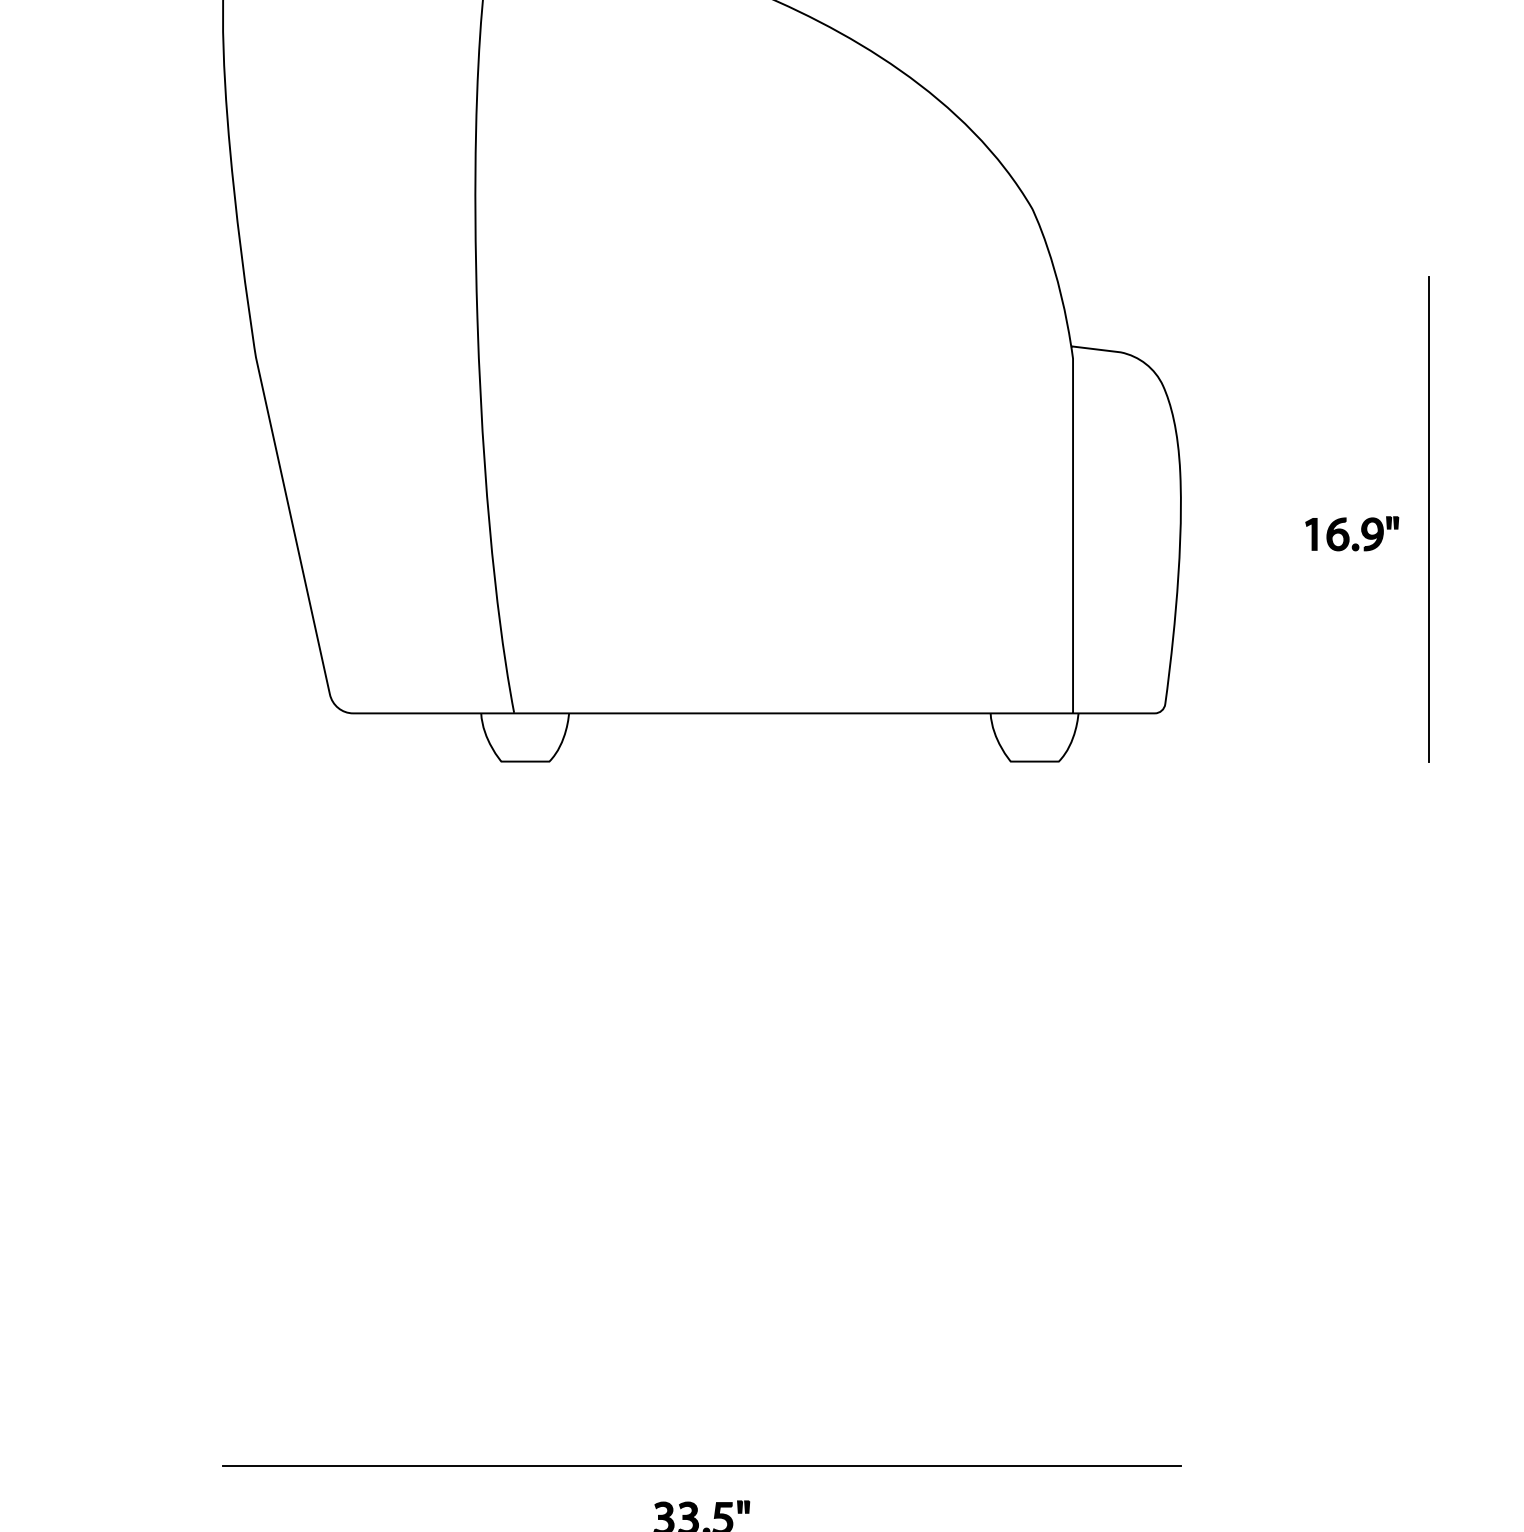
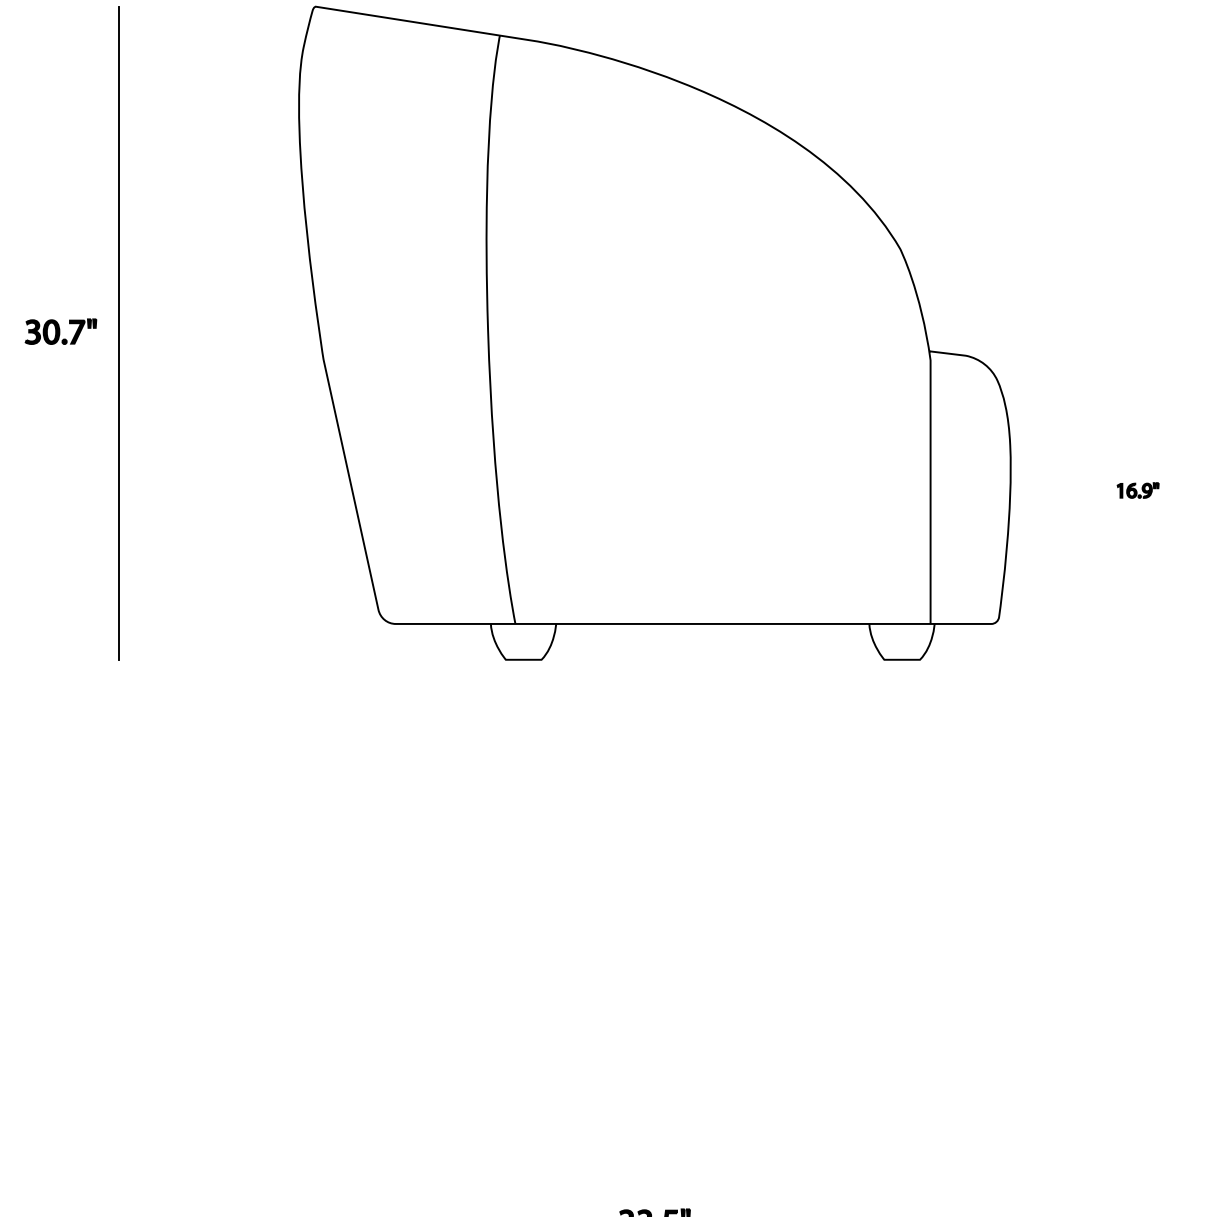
line: (1428, 518) -> (1194, 479), removed
part: (1352, 533) -> (1138, 490), size x0.6
line: (701, 1466) -> (654, 1183), removed

